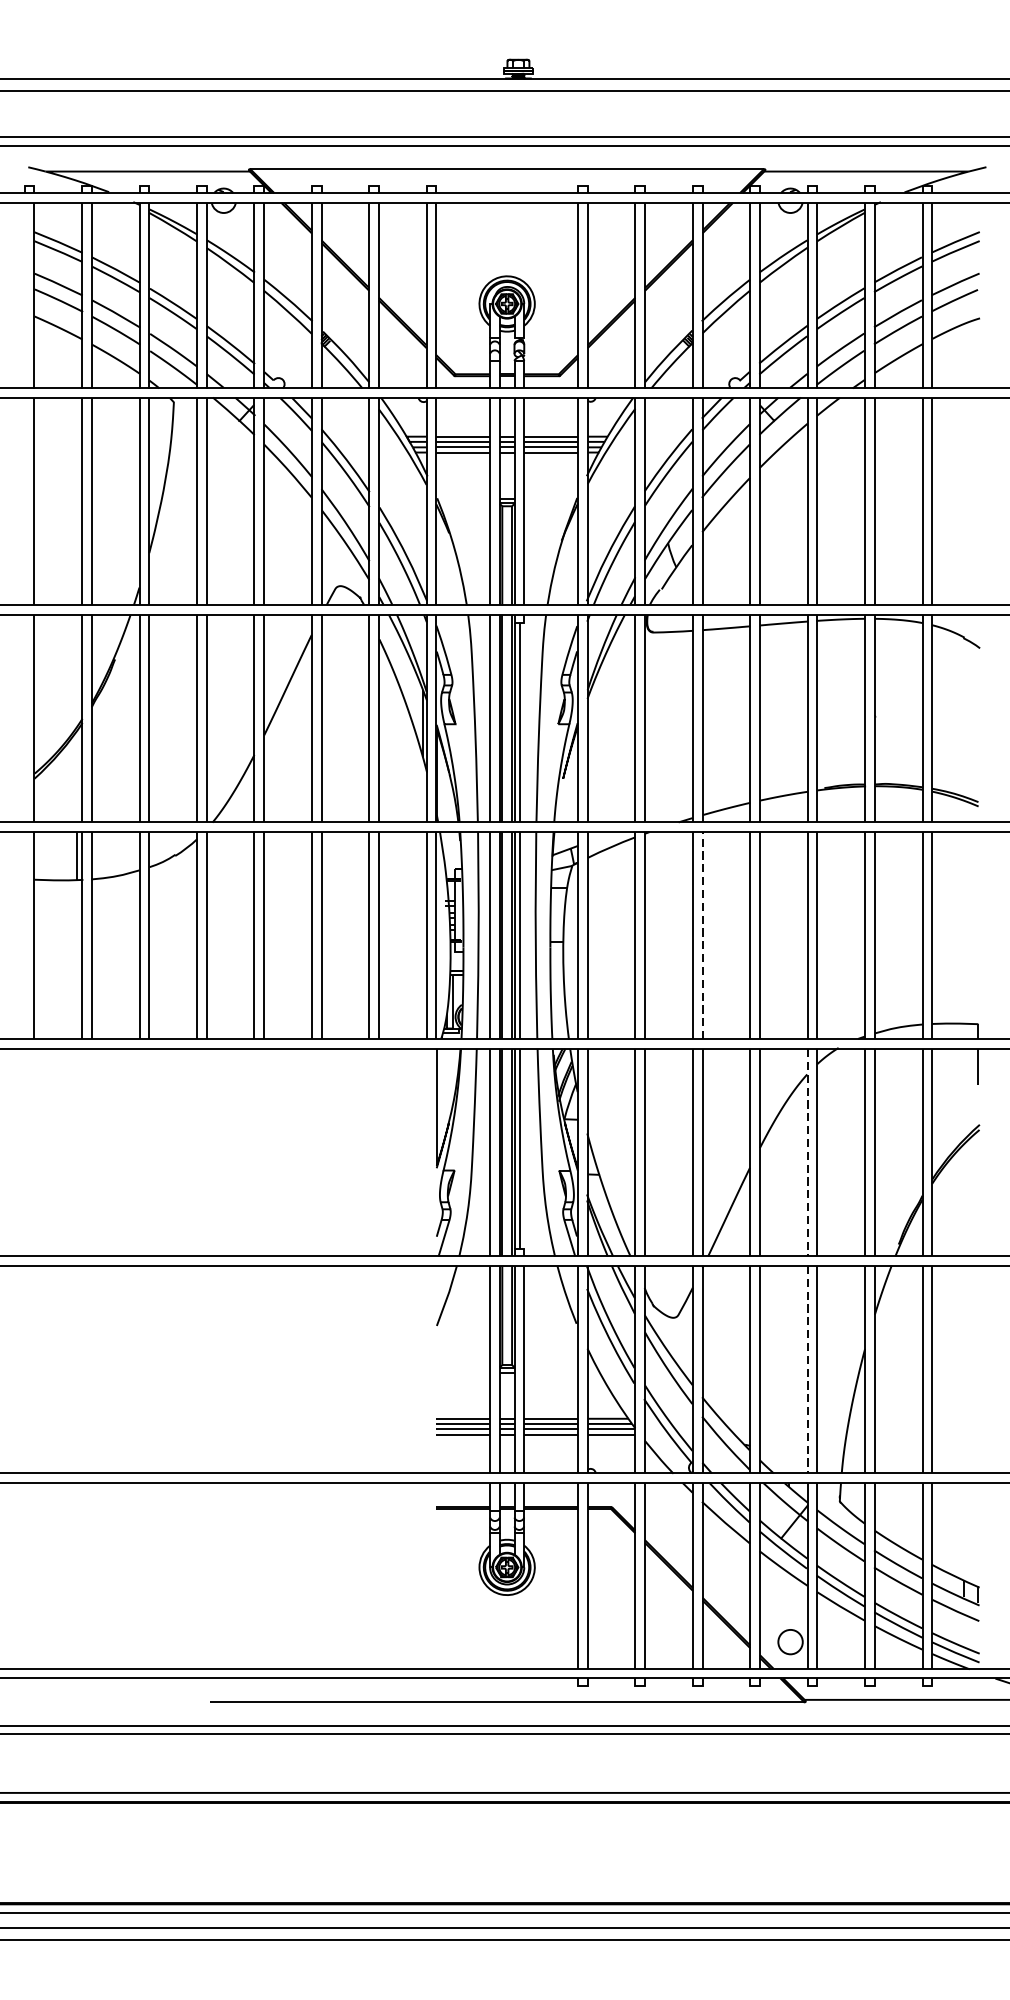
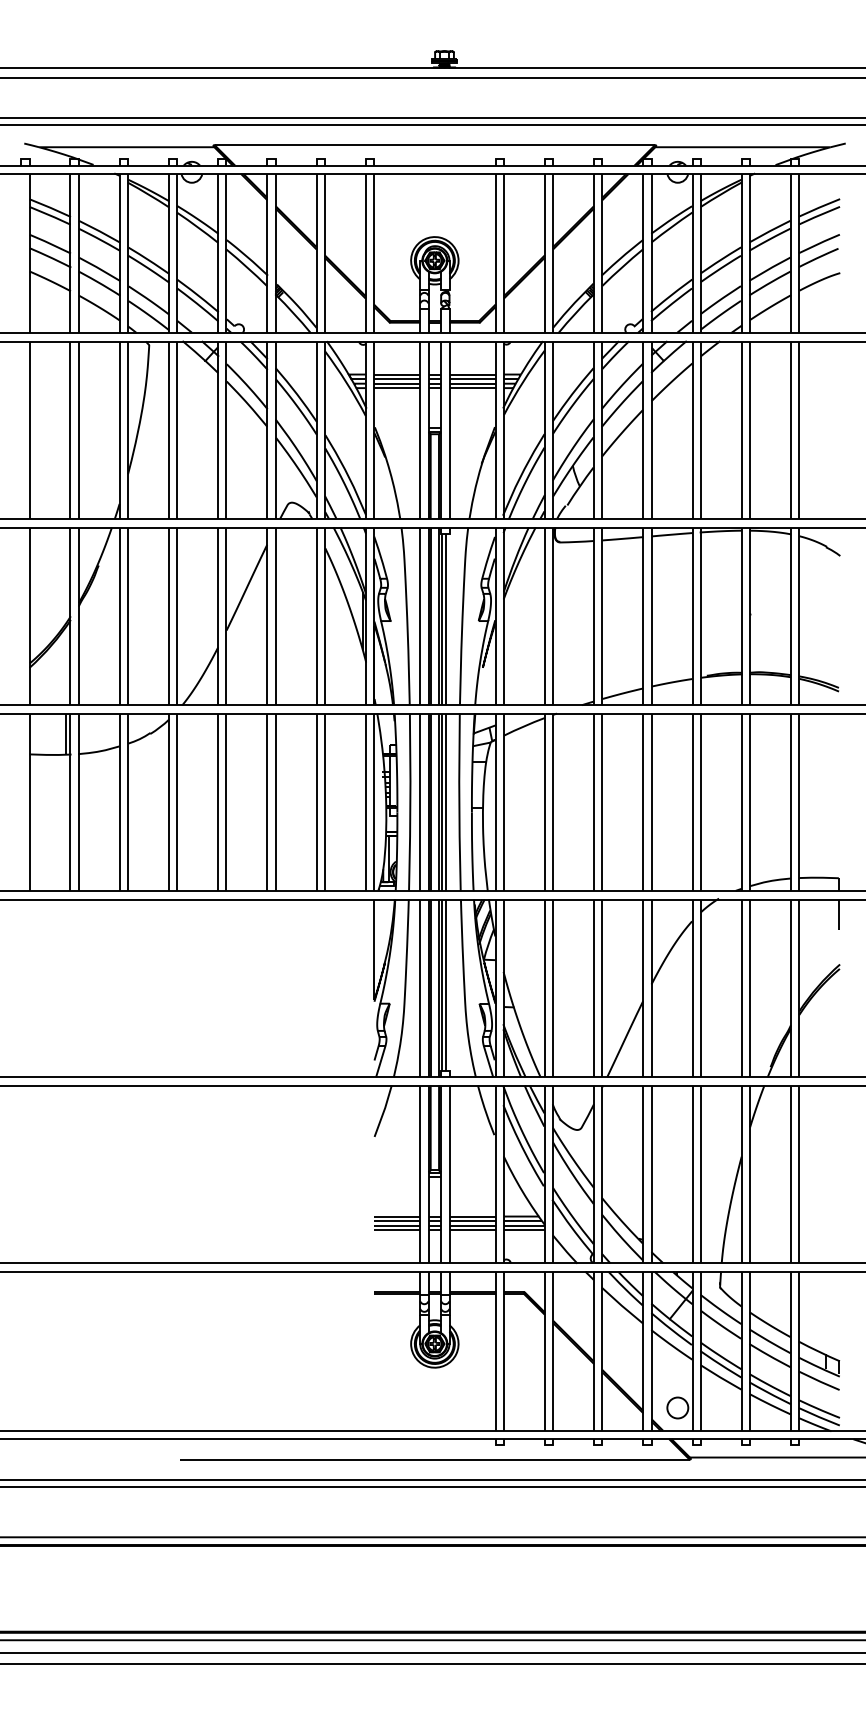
line: (702, 935) -> (602, 802), dashed -> solid
line: (807, 1152) -> (692, 988), dashed -> solid
line: (807, 1369) -> (692, 1174), dashed -> solid

